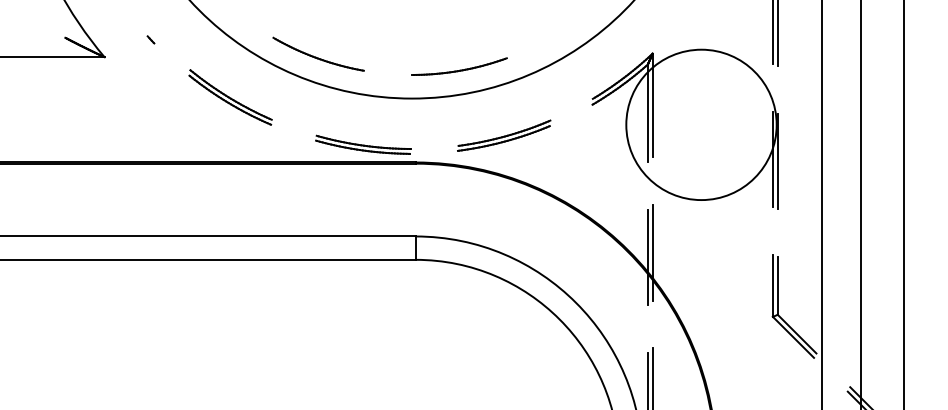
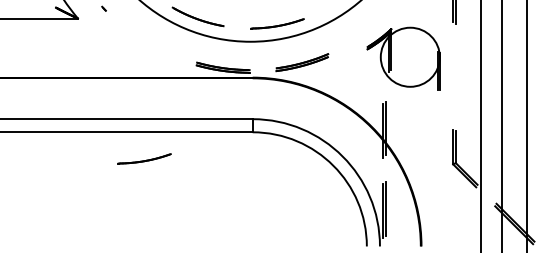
part: (230, 96) -> (148, 40), removed
part: (684, 128) -> (403, 58), size x0.7
part: (223, 306) -> (144, 158), added

